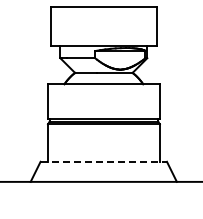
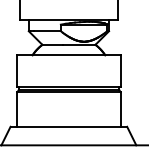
line: (104, 161) -> (69, 126), dashed -> solid

